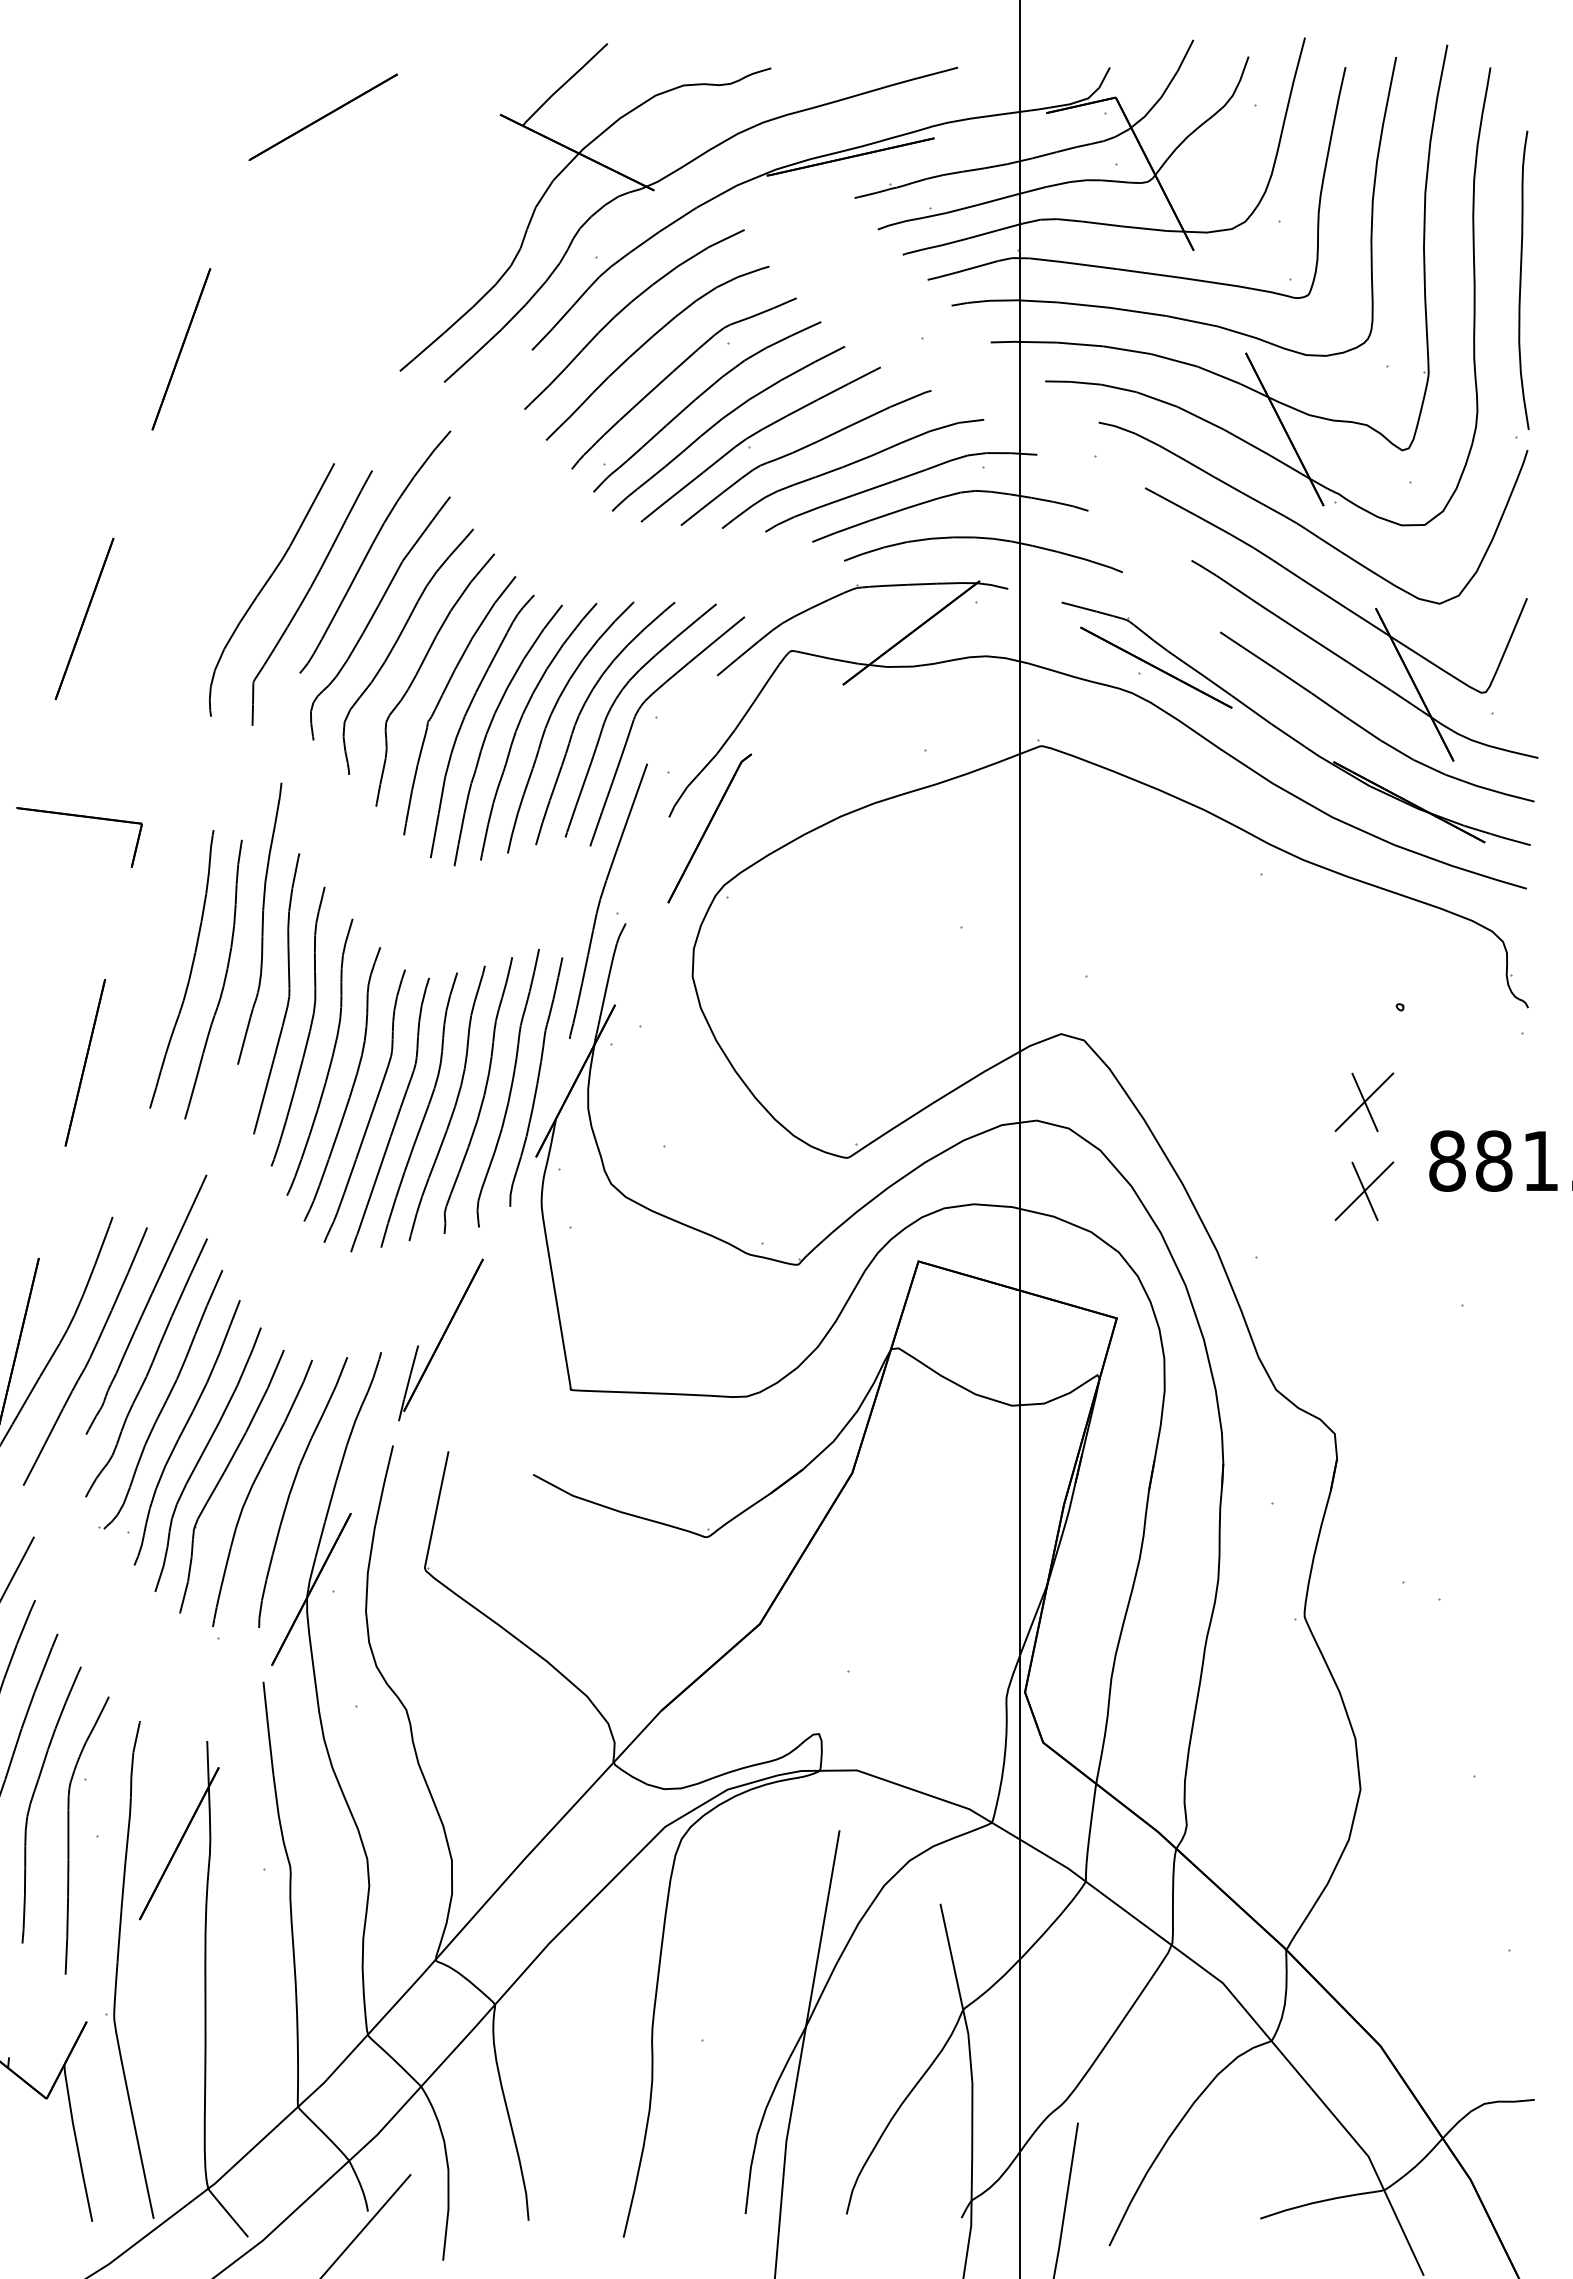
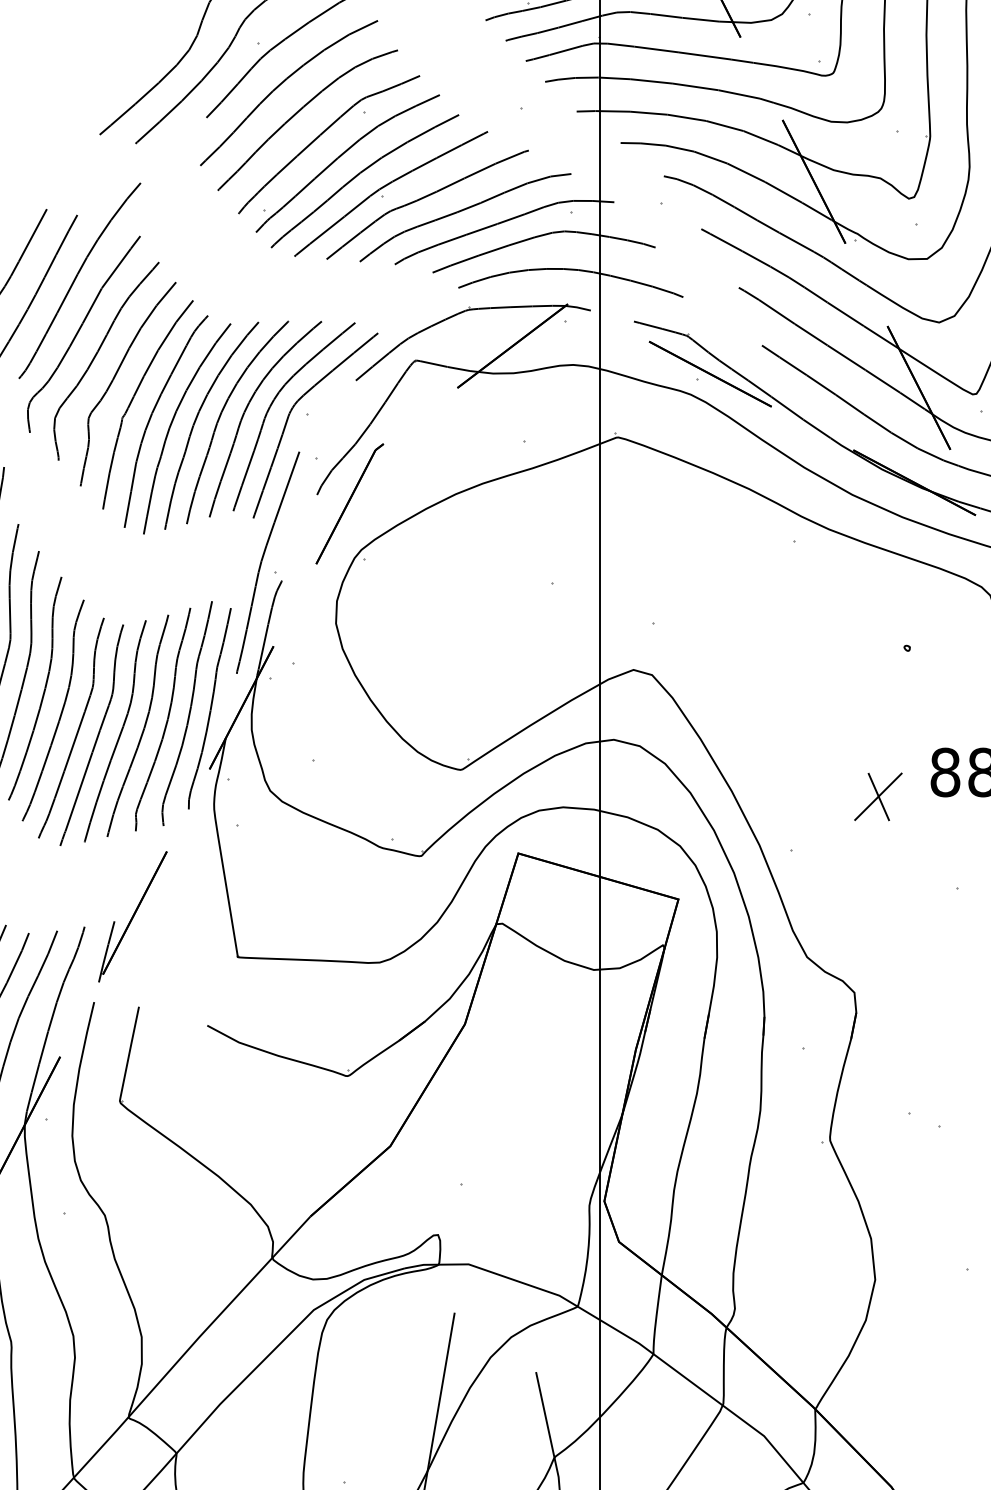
part: (1364, 1102) -> (878, 725), removed

